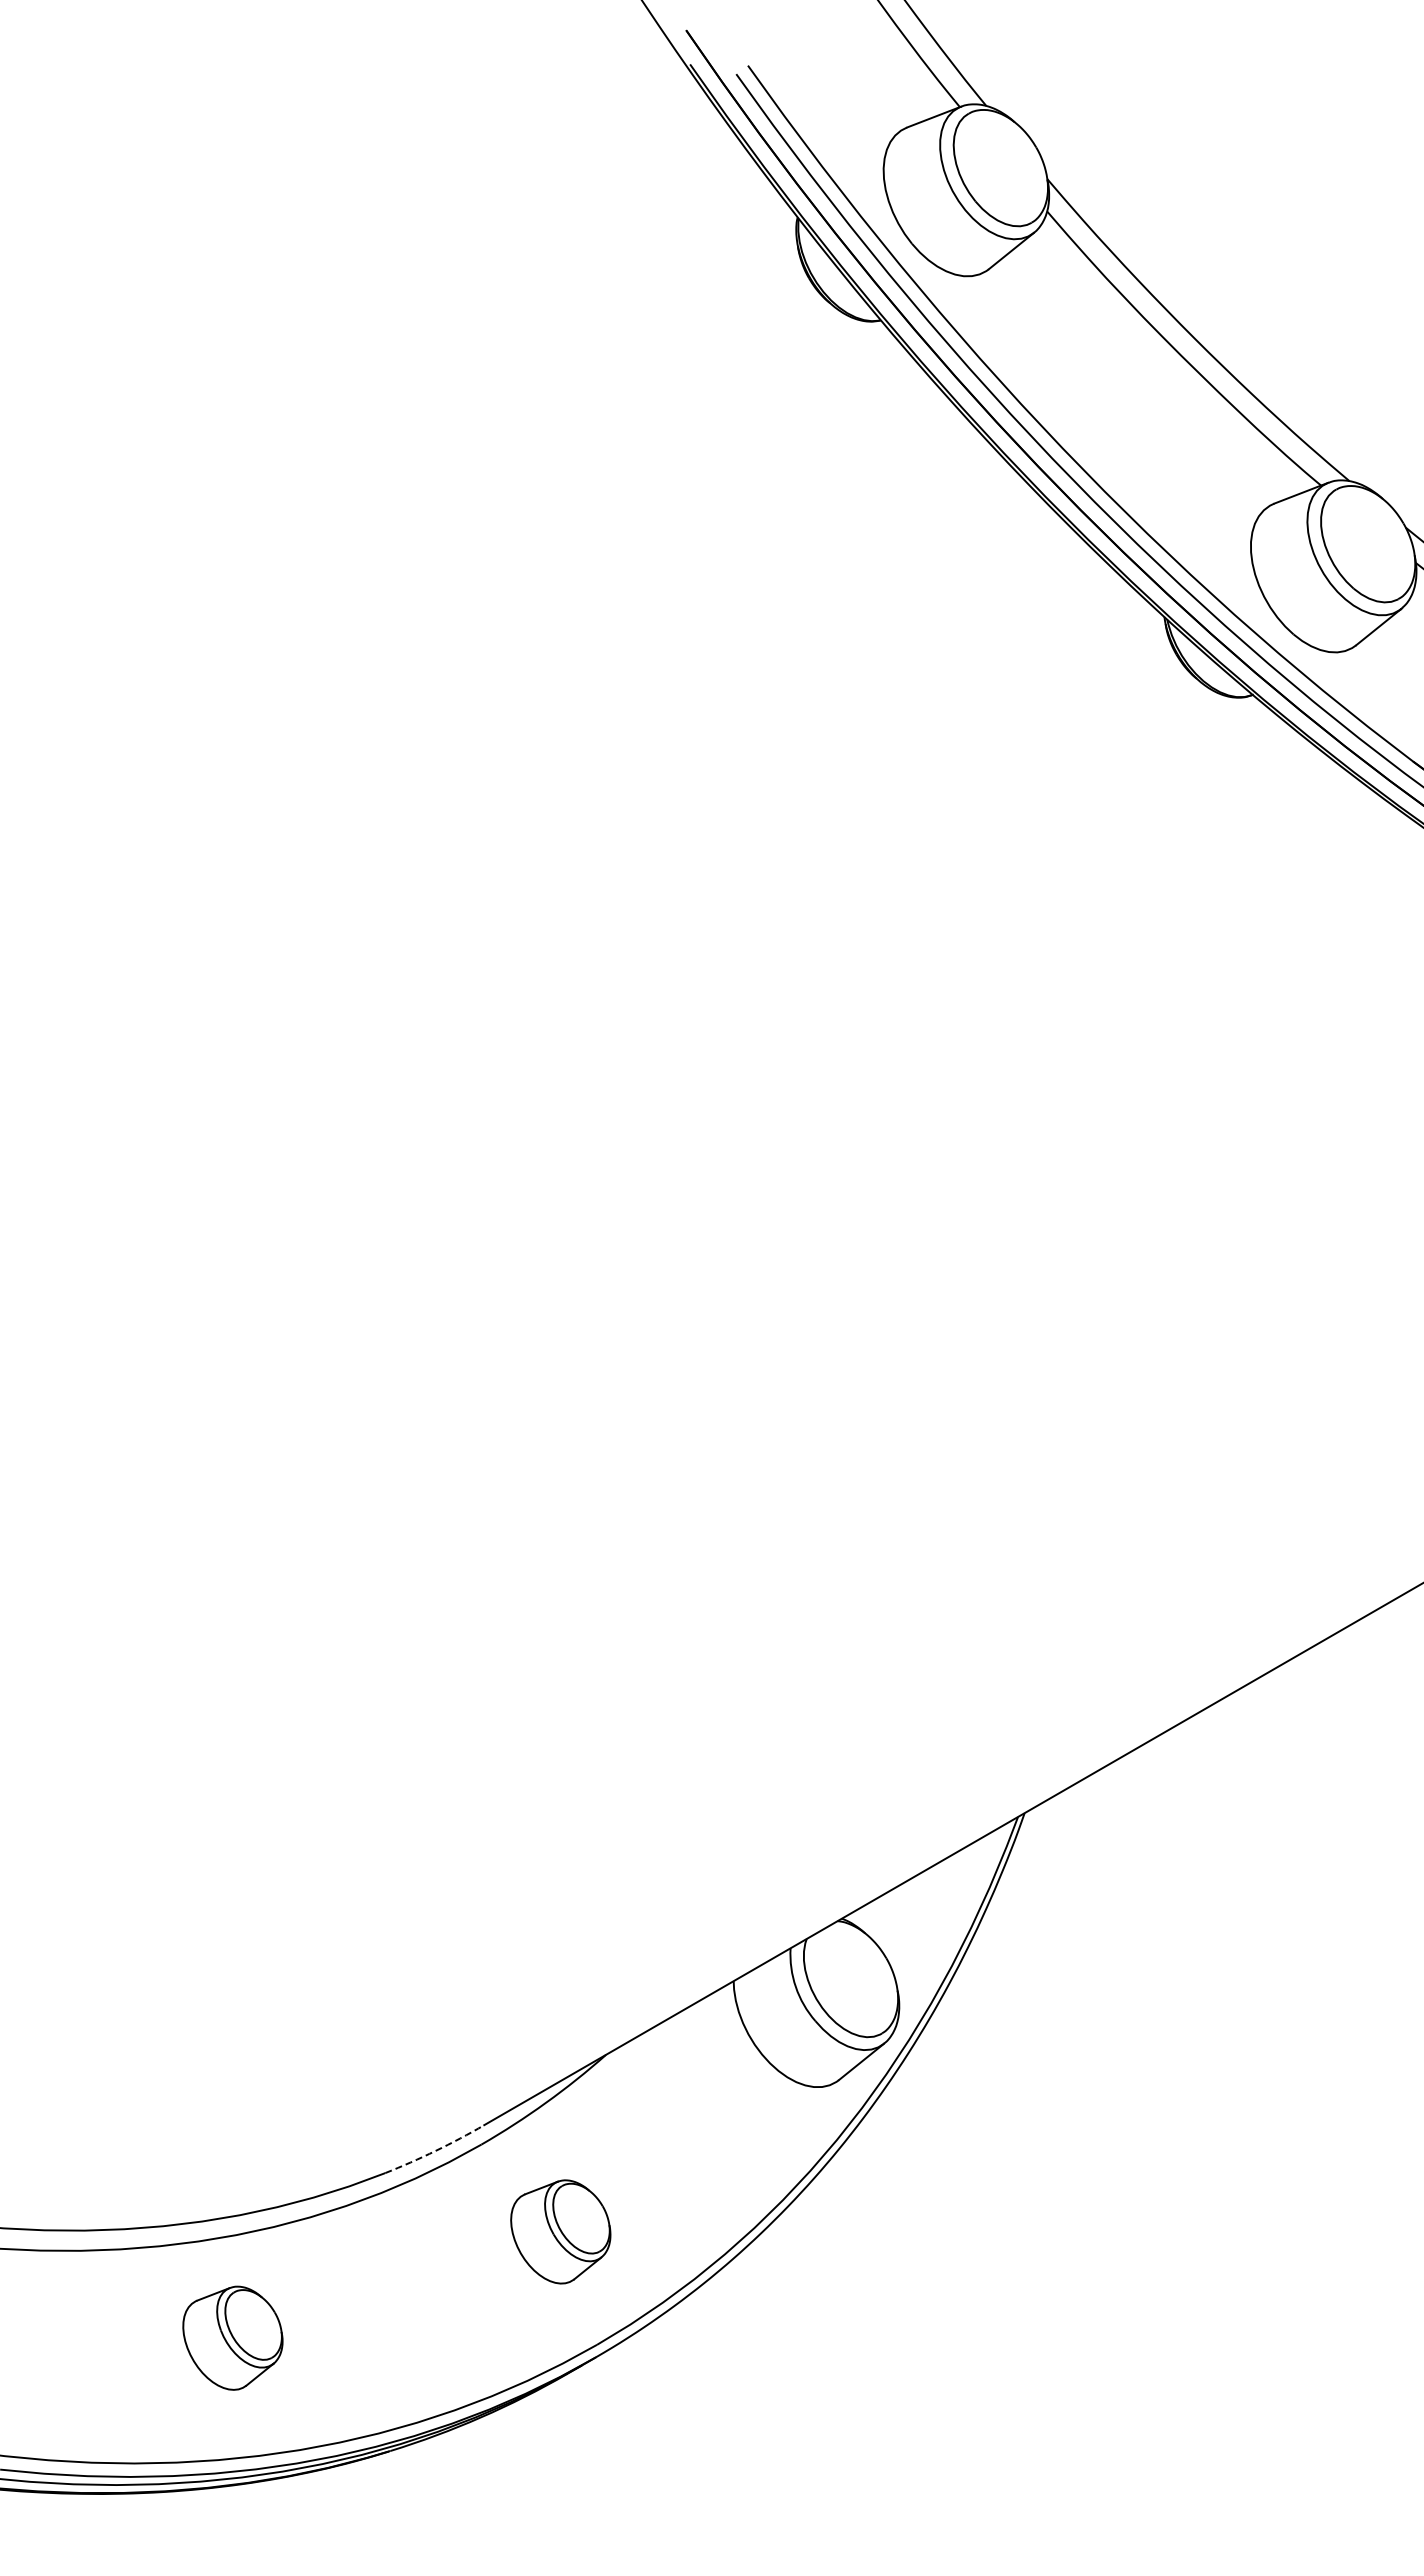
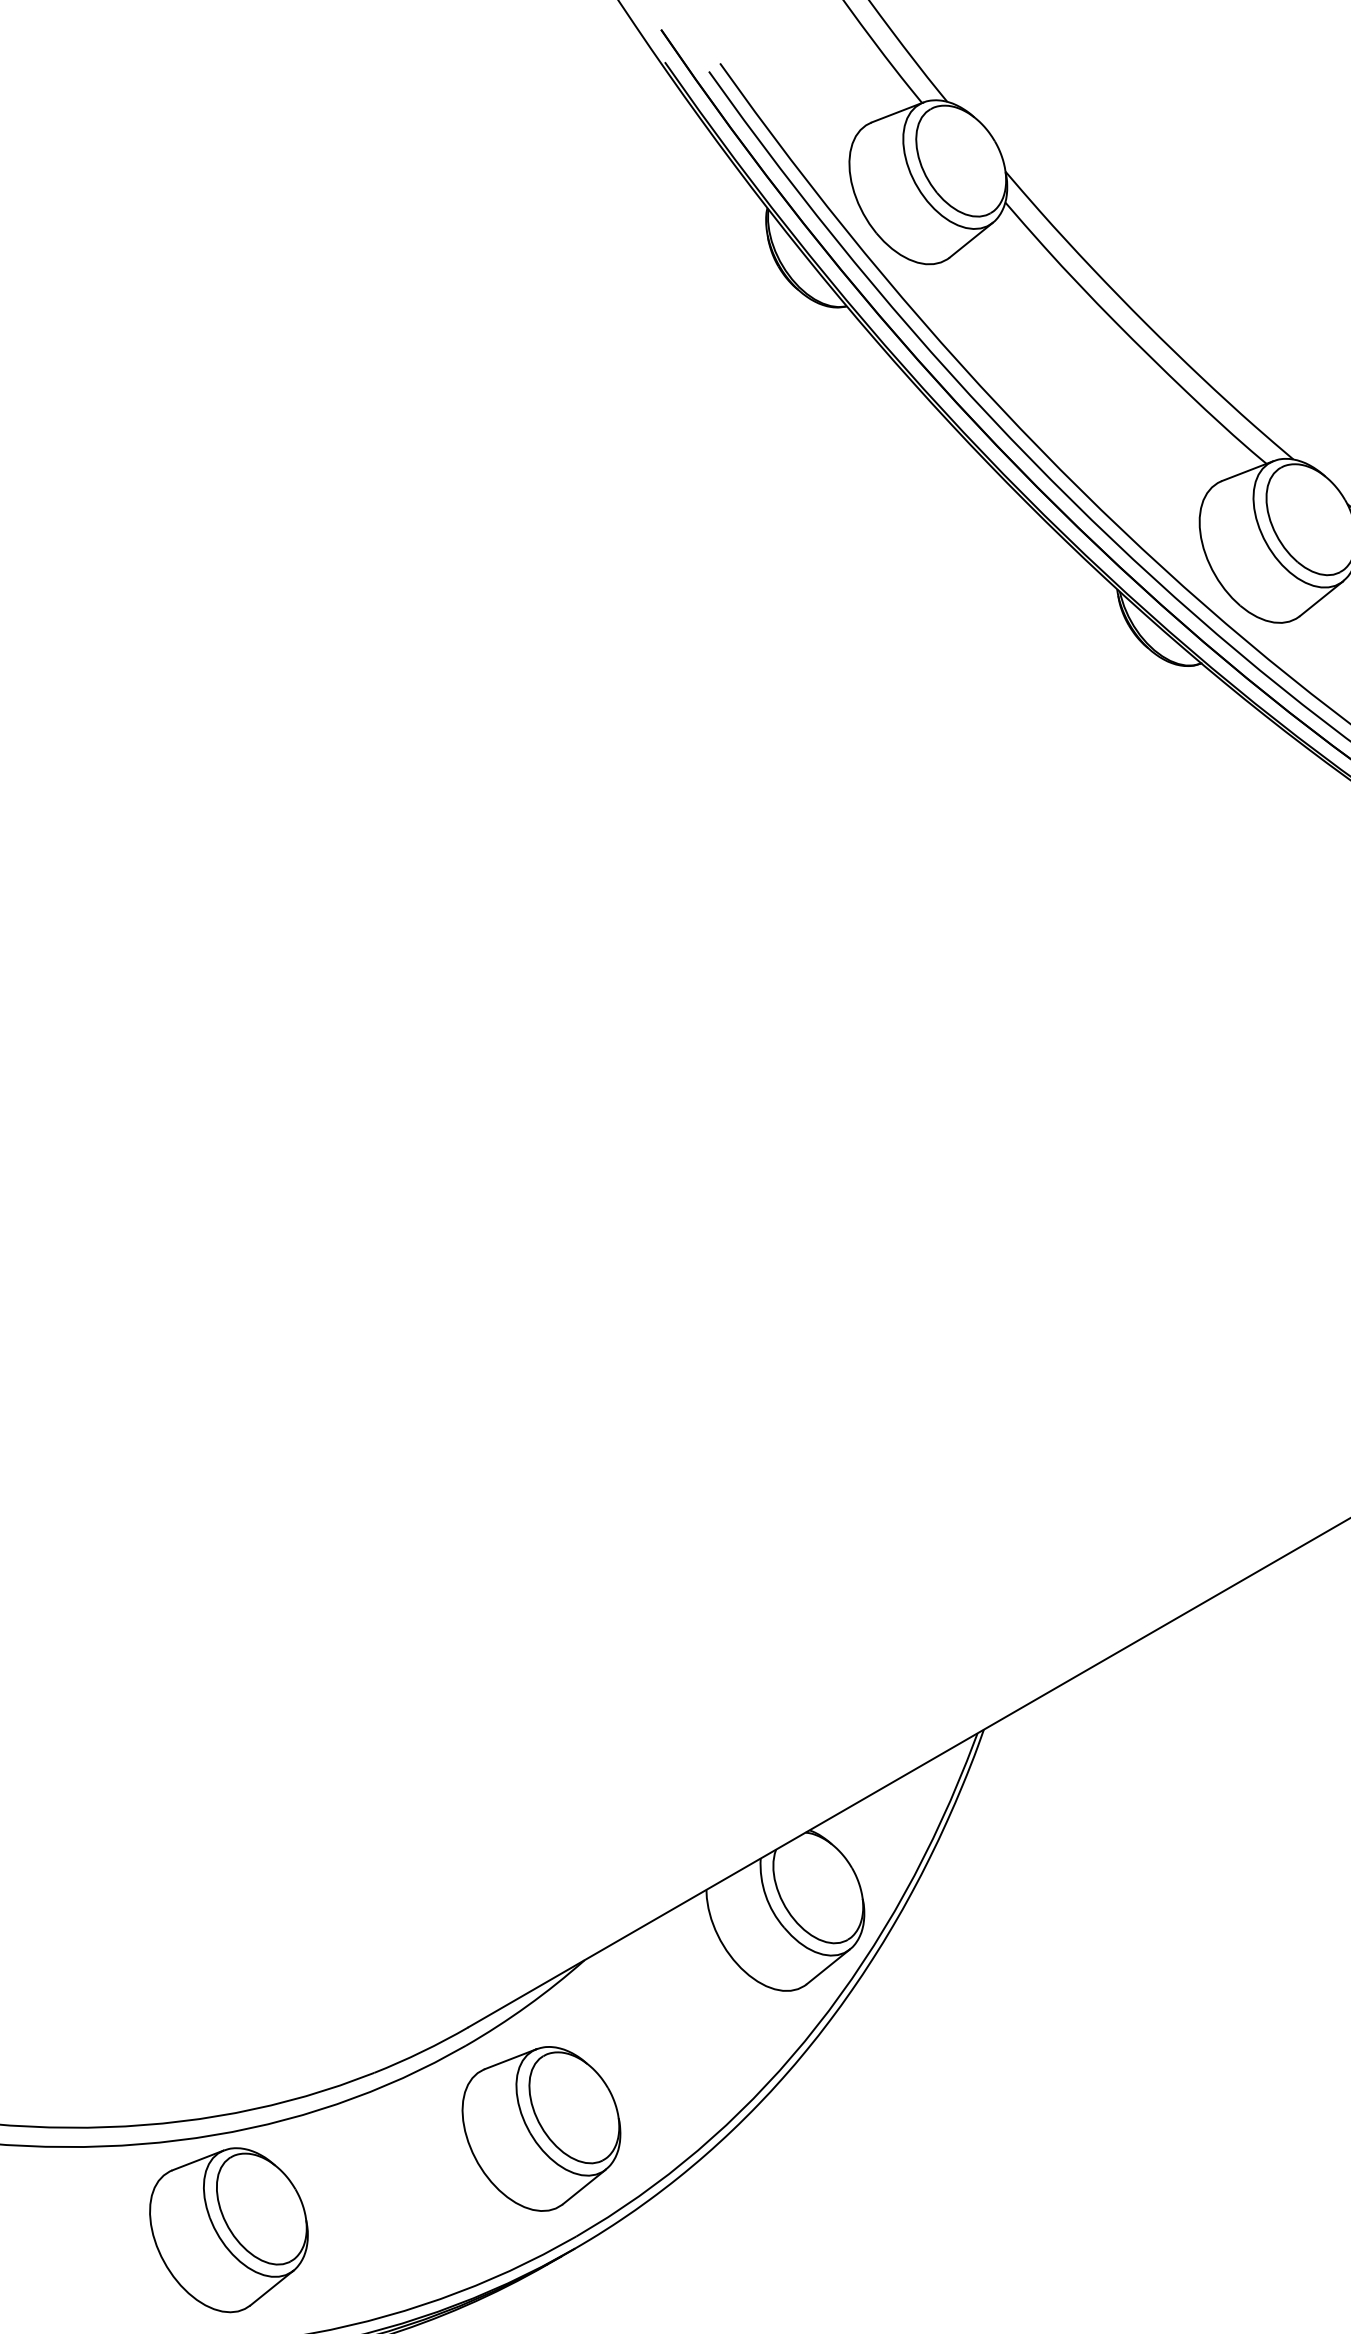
arc: (435, 2150) -> (422, 2051), dashed -> solid
part: (560, 2231) -> (541, 2128), size x1.67
part: (232, 2338) -> (228, 2230), size x1.67

